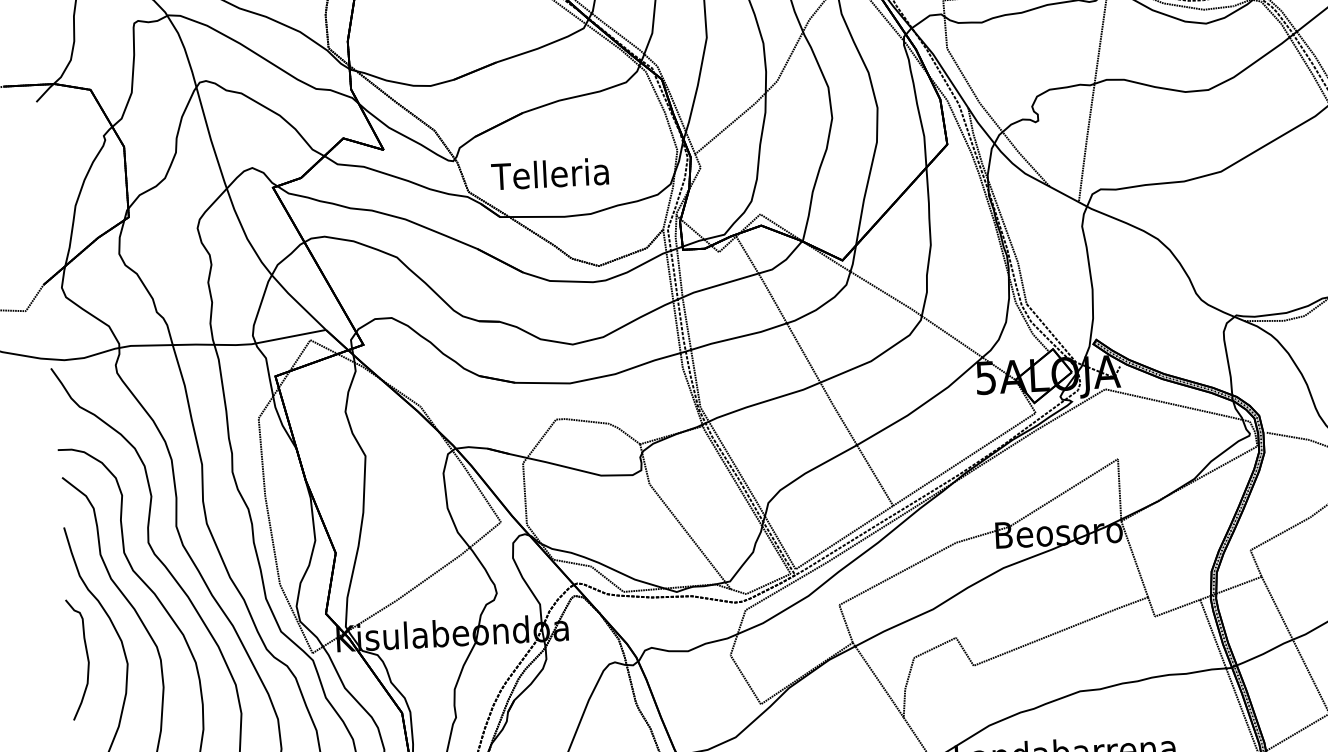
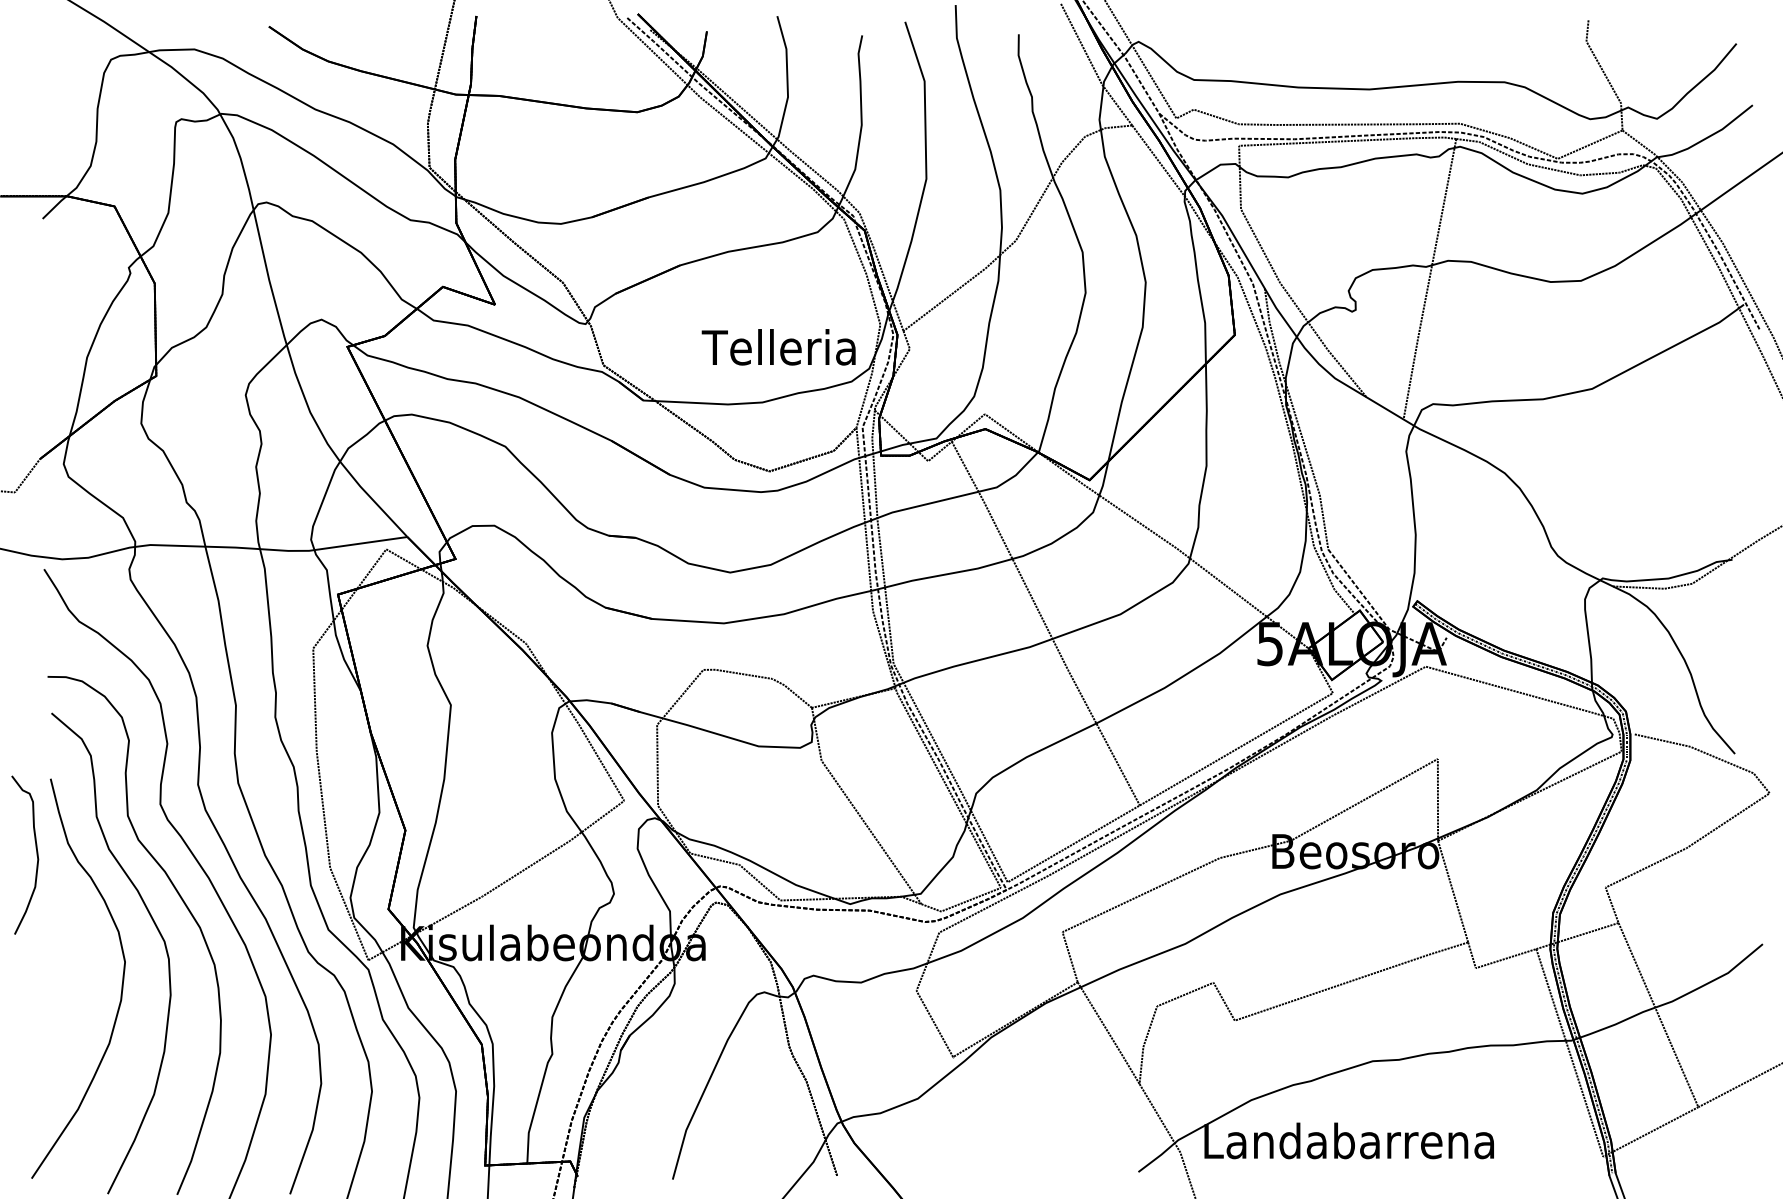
text: (549, 174) -> (778, 347), moved
curve: (87, 658) -> (36, 854), moved

